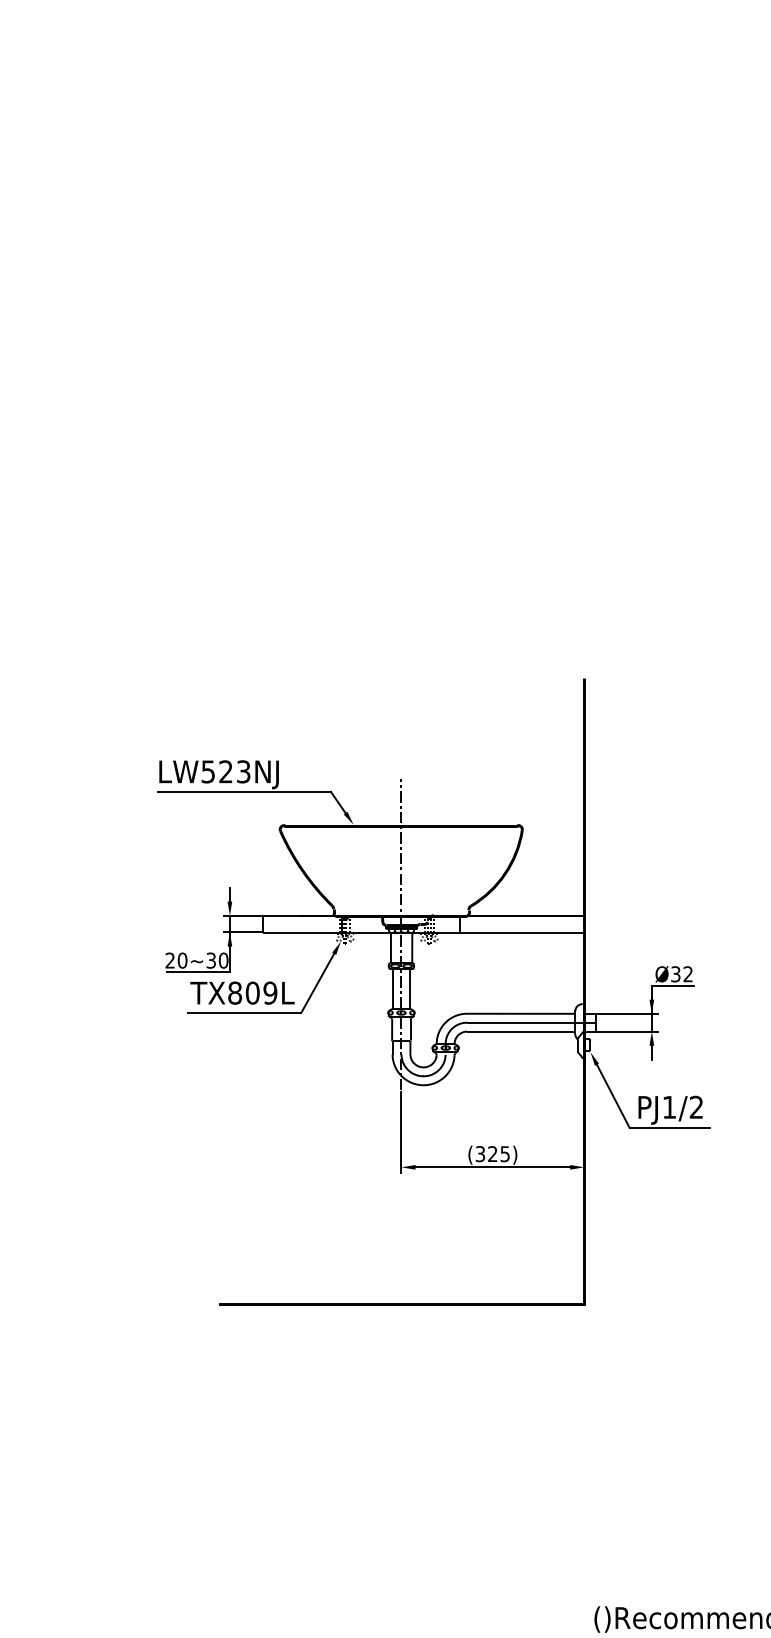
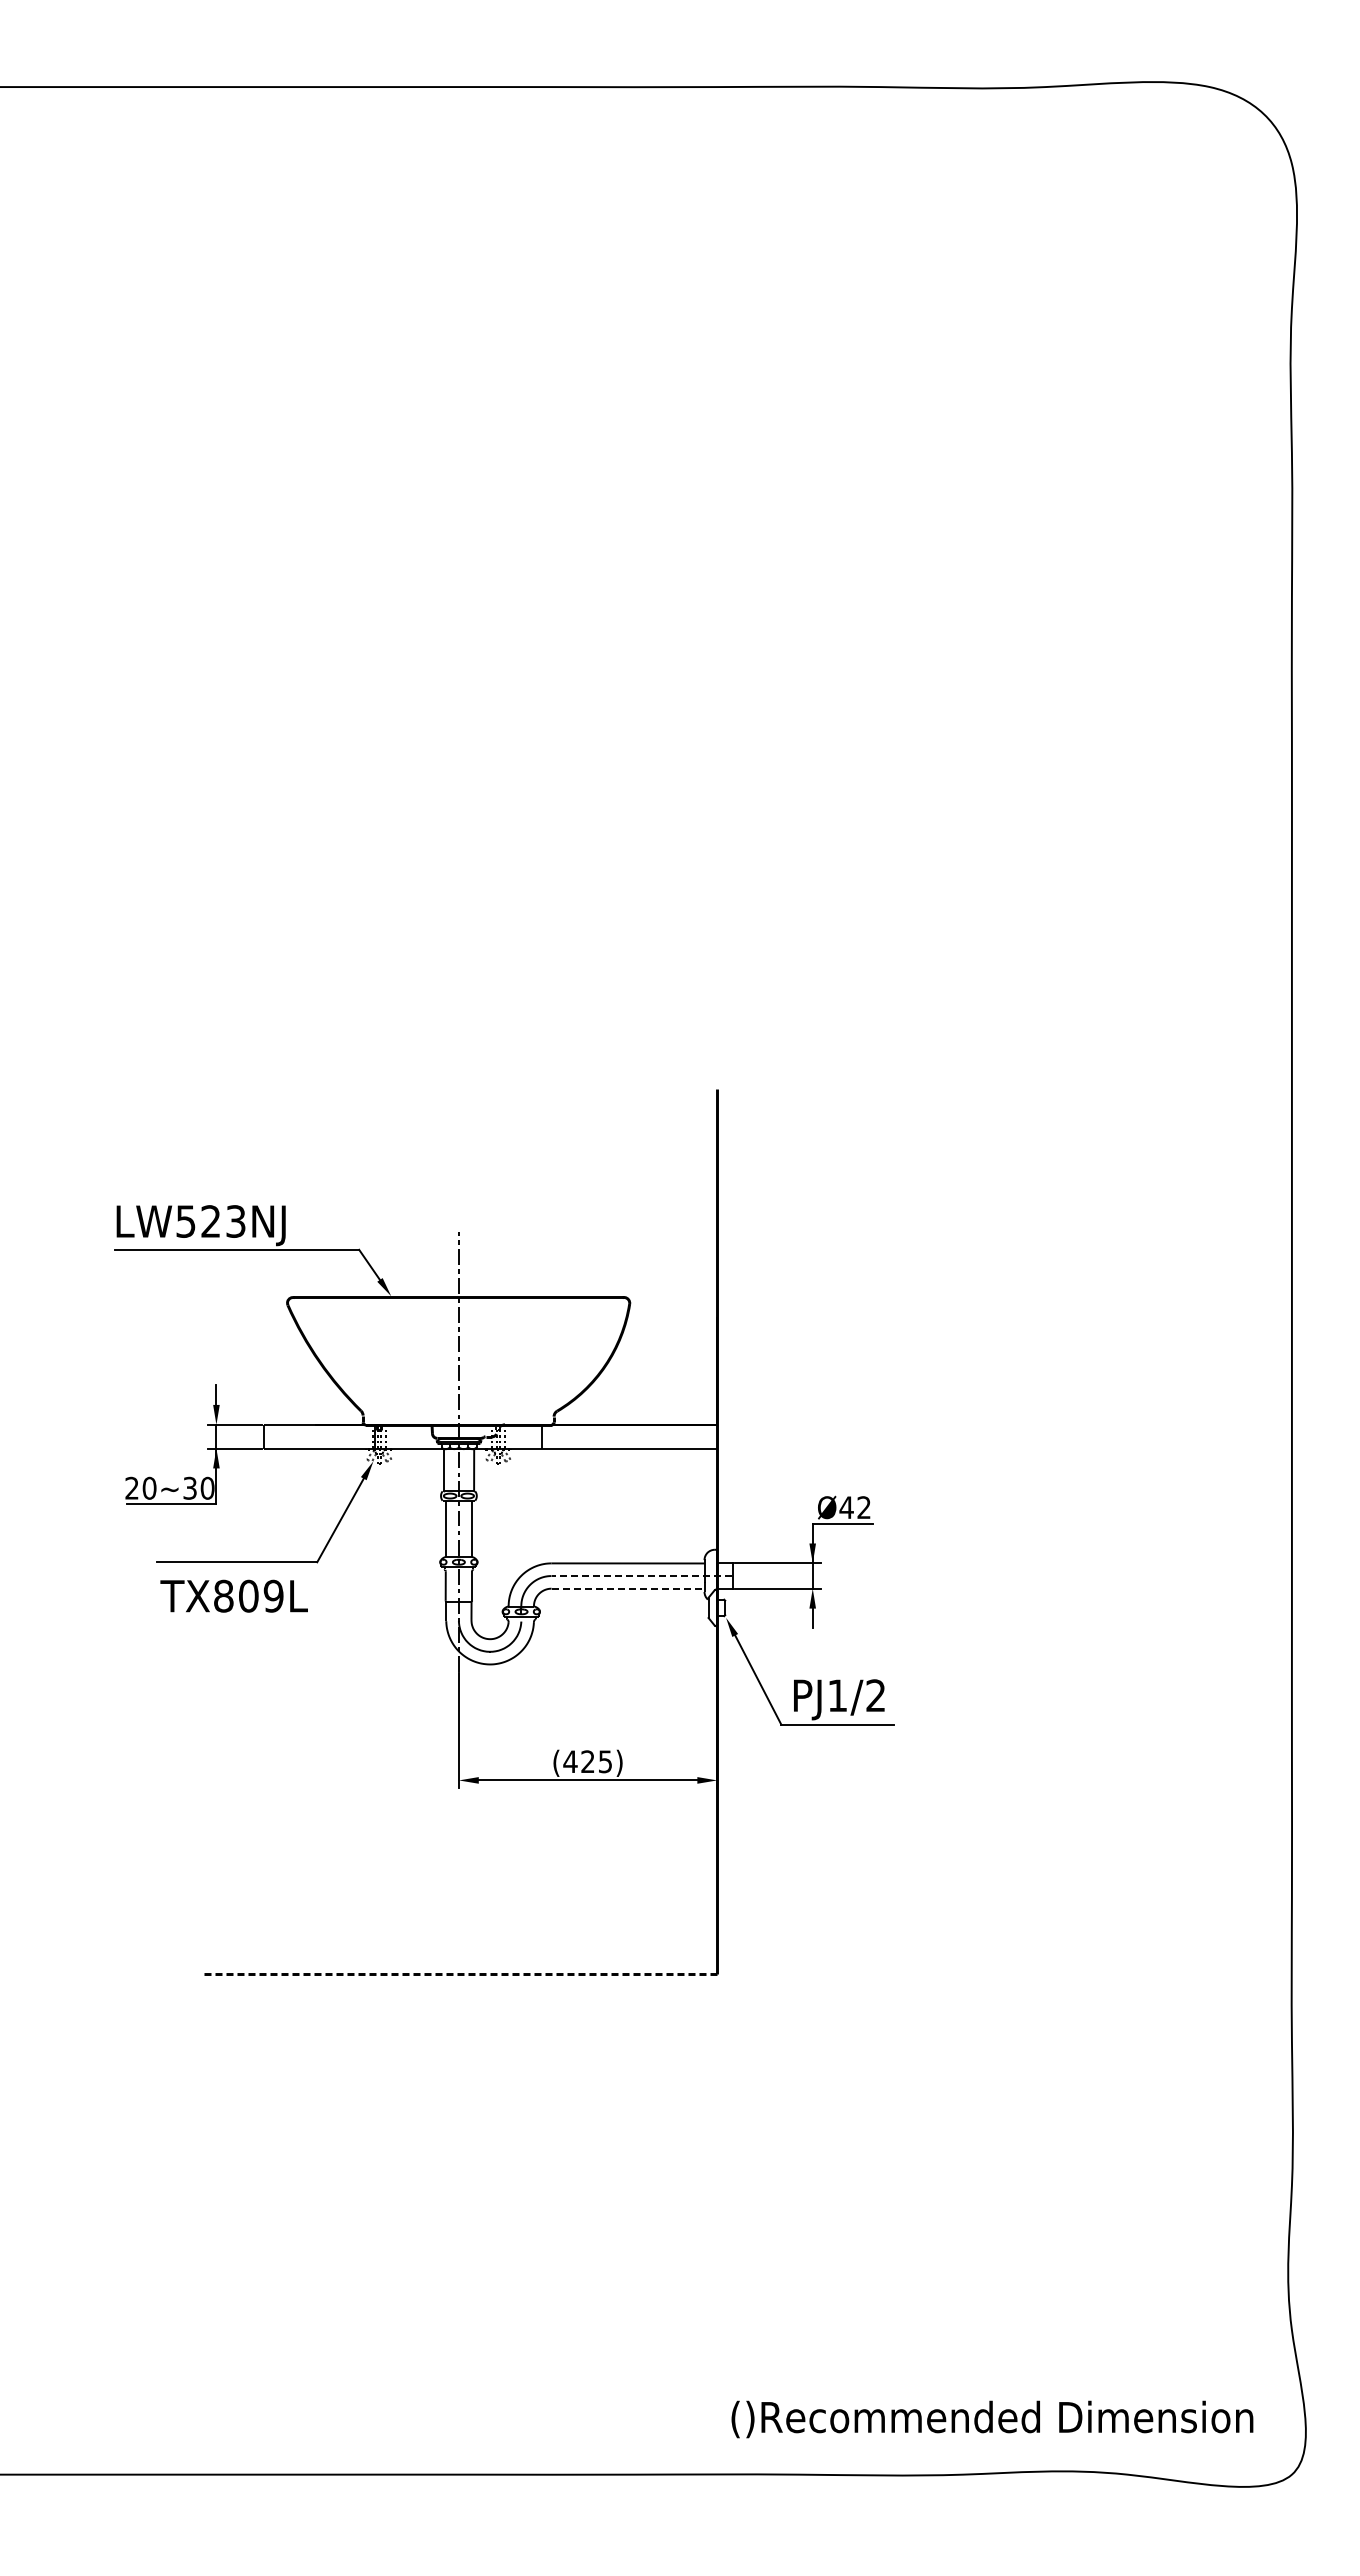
text: (675, 974) -> (846, 1507), Ø32 -> Ø42
text: (241, 992) -> (233, 1595), moved
line: (530, 1023) -> (641, 1576), solid -> dashed
line: (521, 1031) -> (628, 1588), solid -> dashed
text: (480, 1153) -> (570, 1761), (325) -> (425)
line: (401, 1303) -> (459, 1973), solid -> dashed

